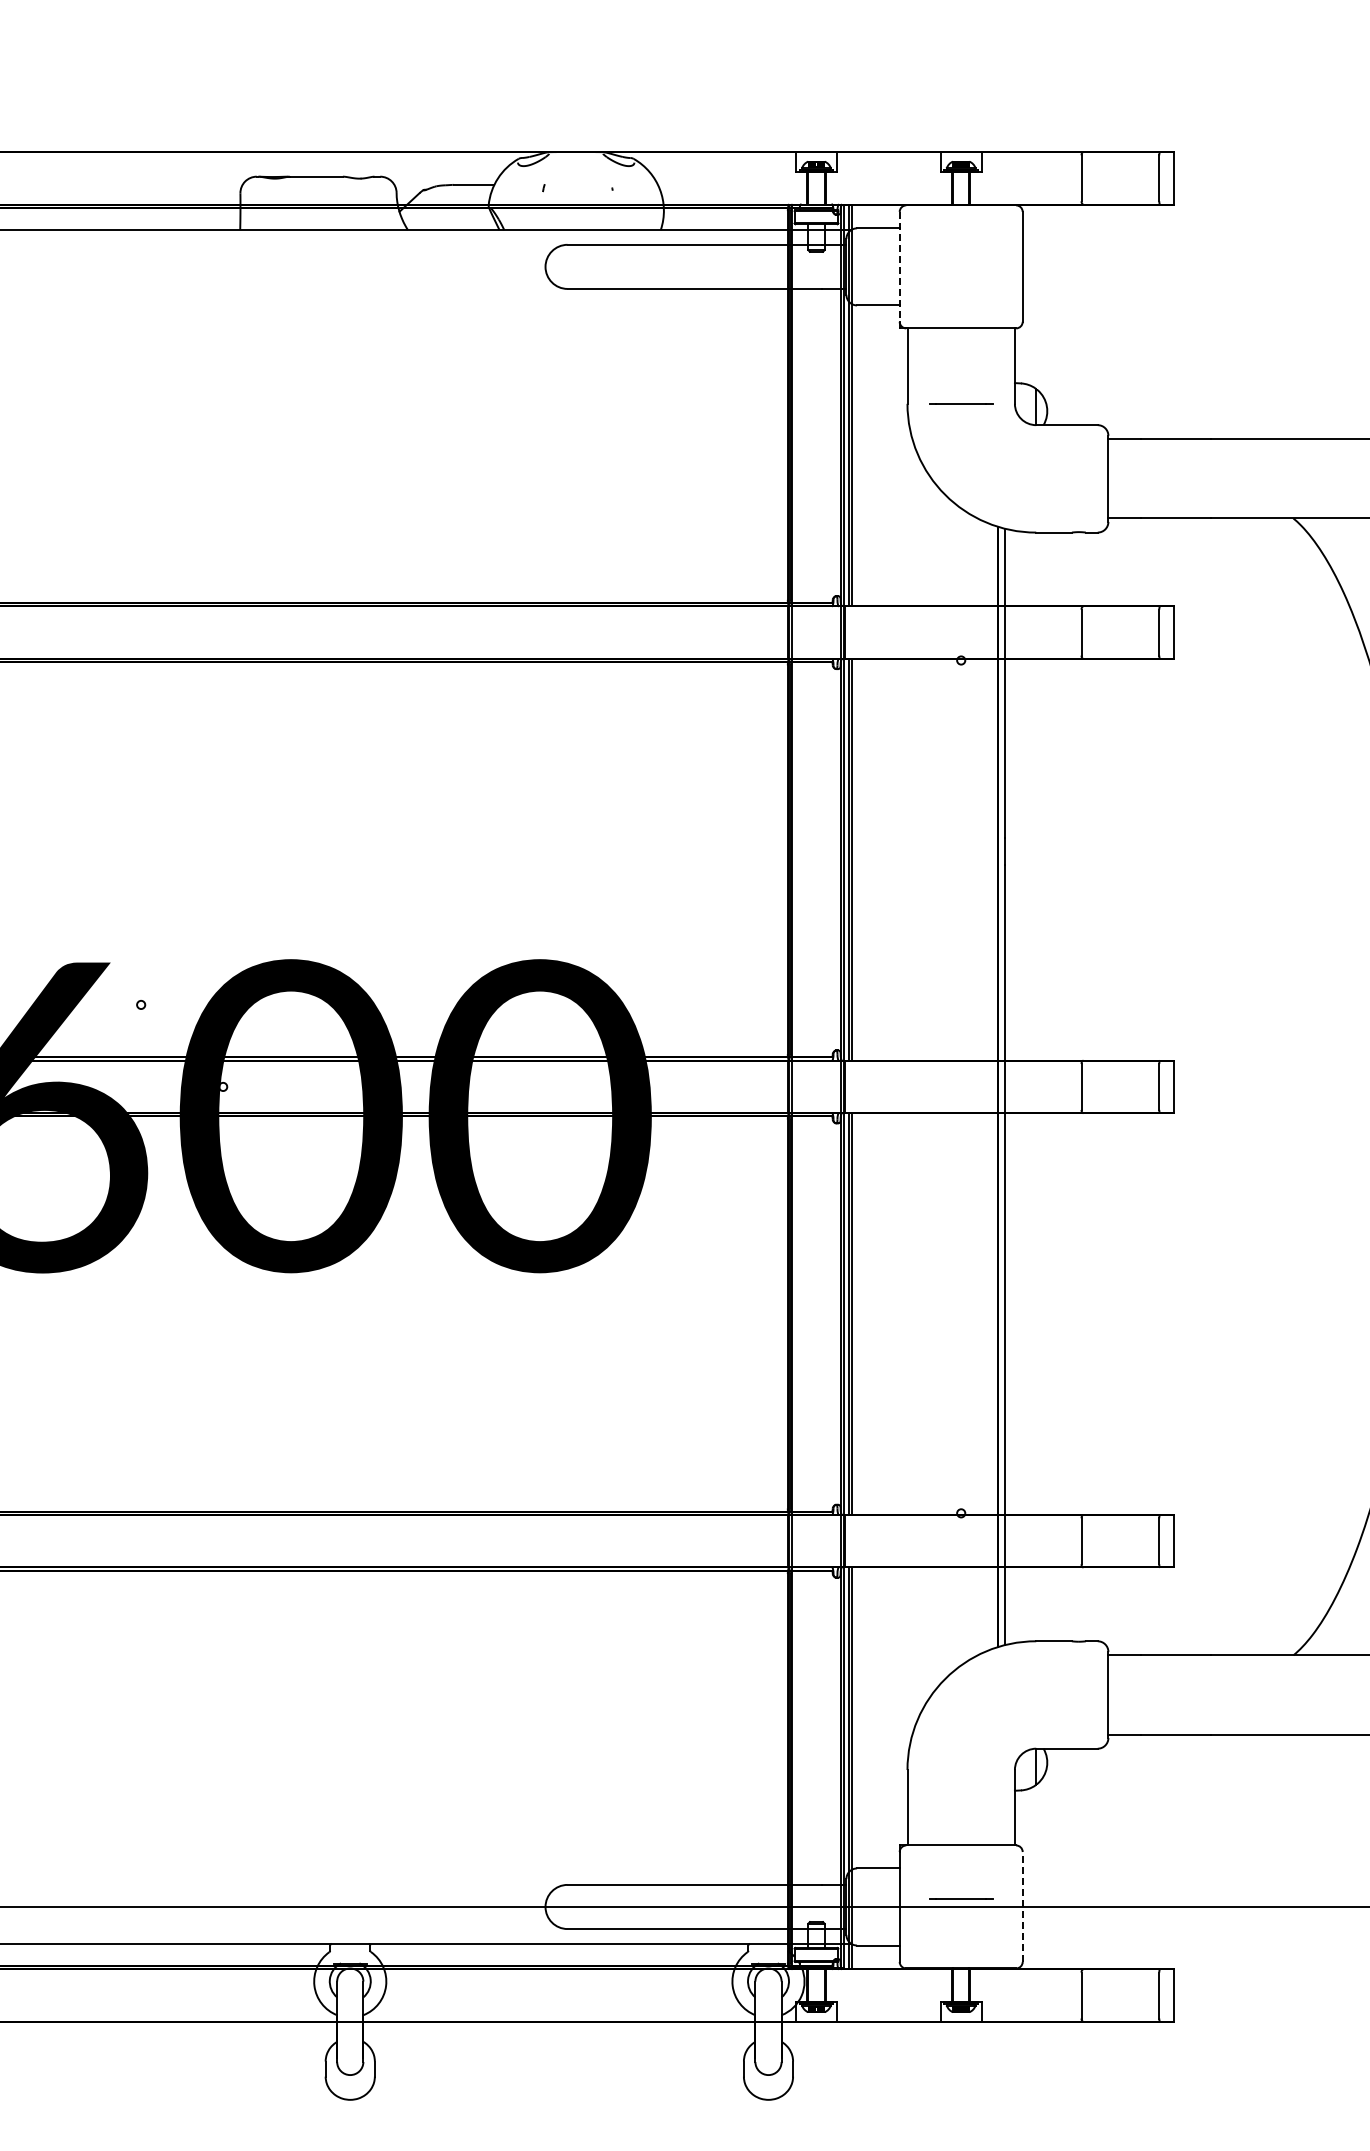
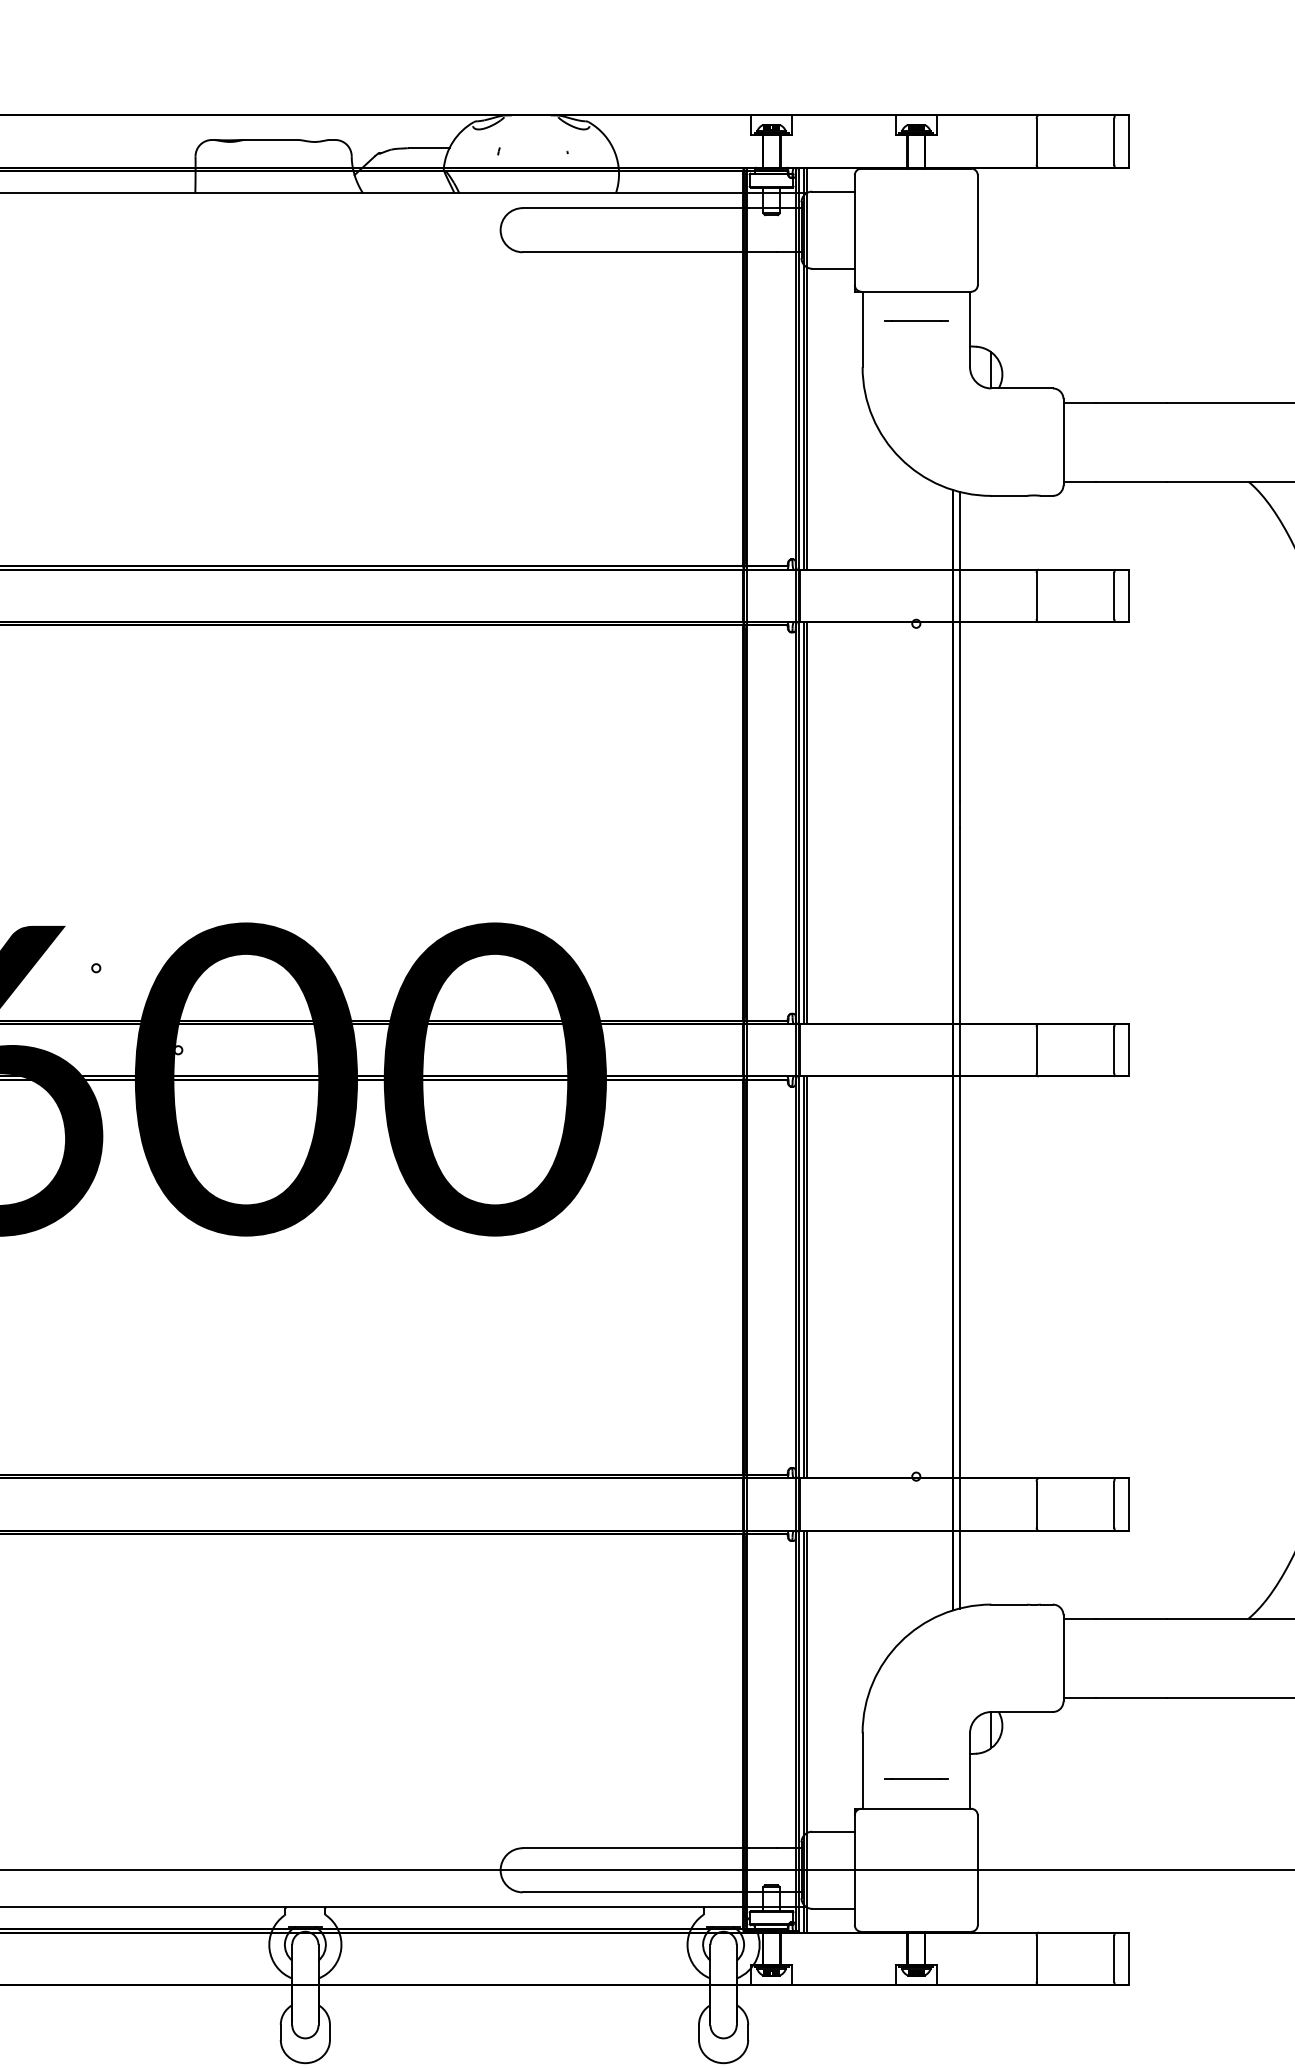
line: (899, 266) -> (854, 229), dashed -> solid
line: (961, 403) -> (916, 320), moved
line: (961, 1898) -> (916, 1778), moved
line: (1022, 1906) -> (977, 1869), dashed -> solid

